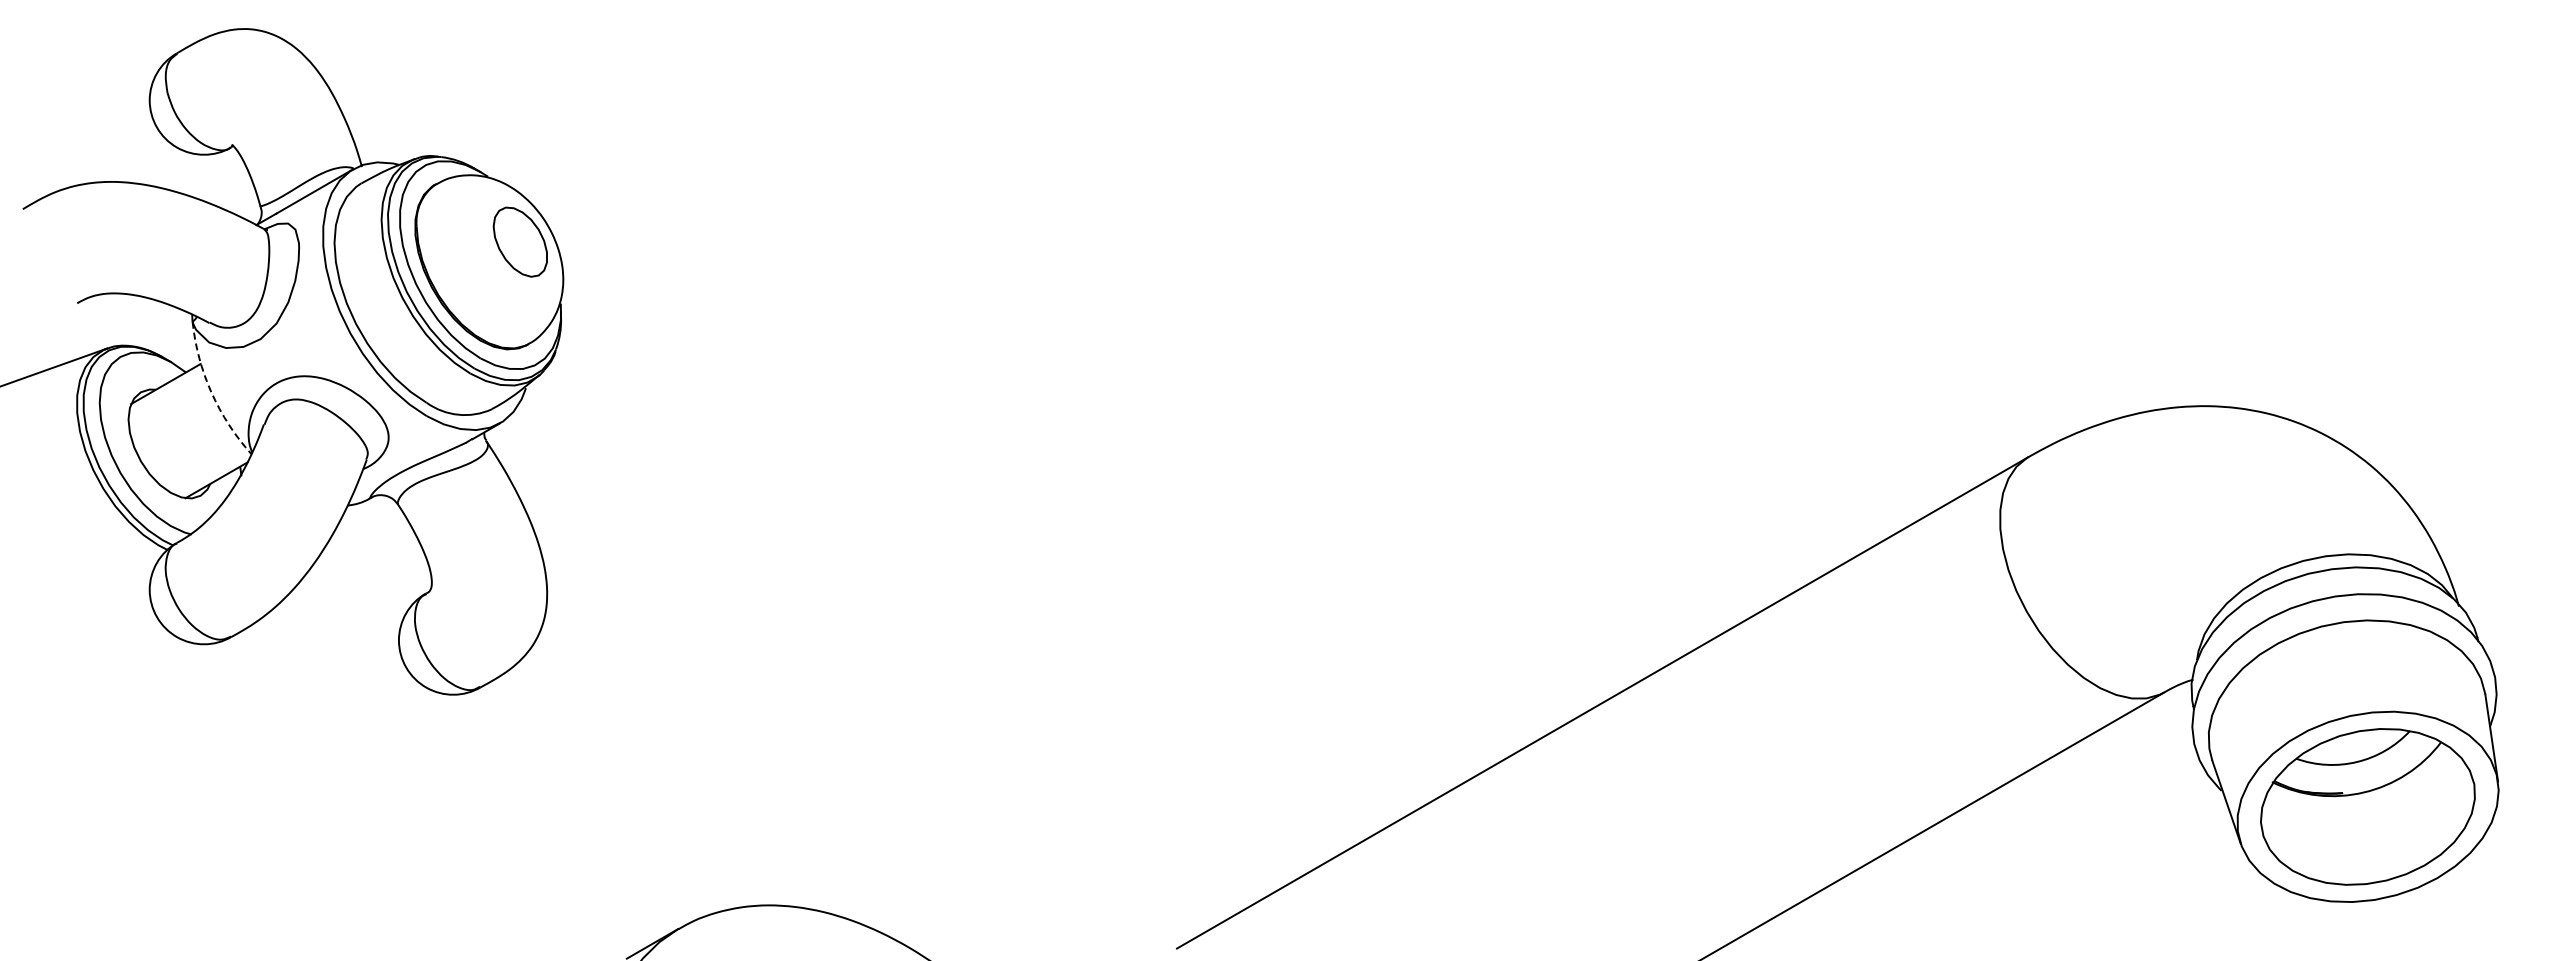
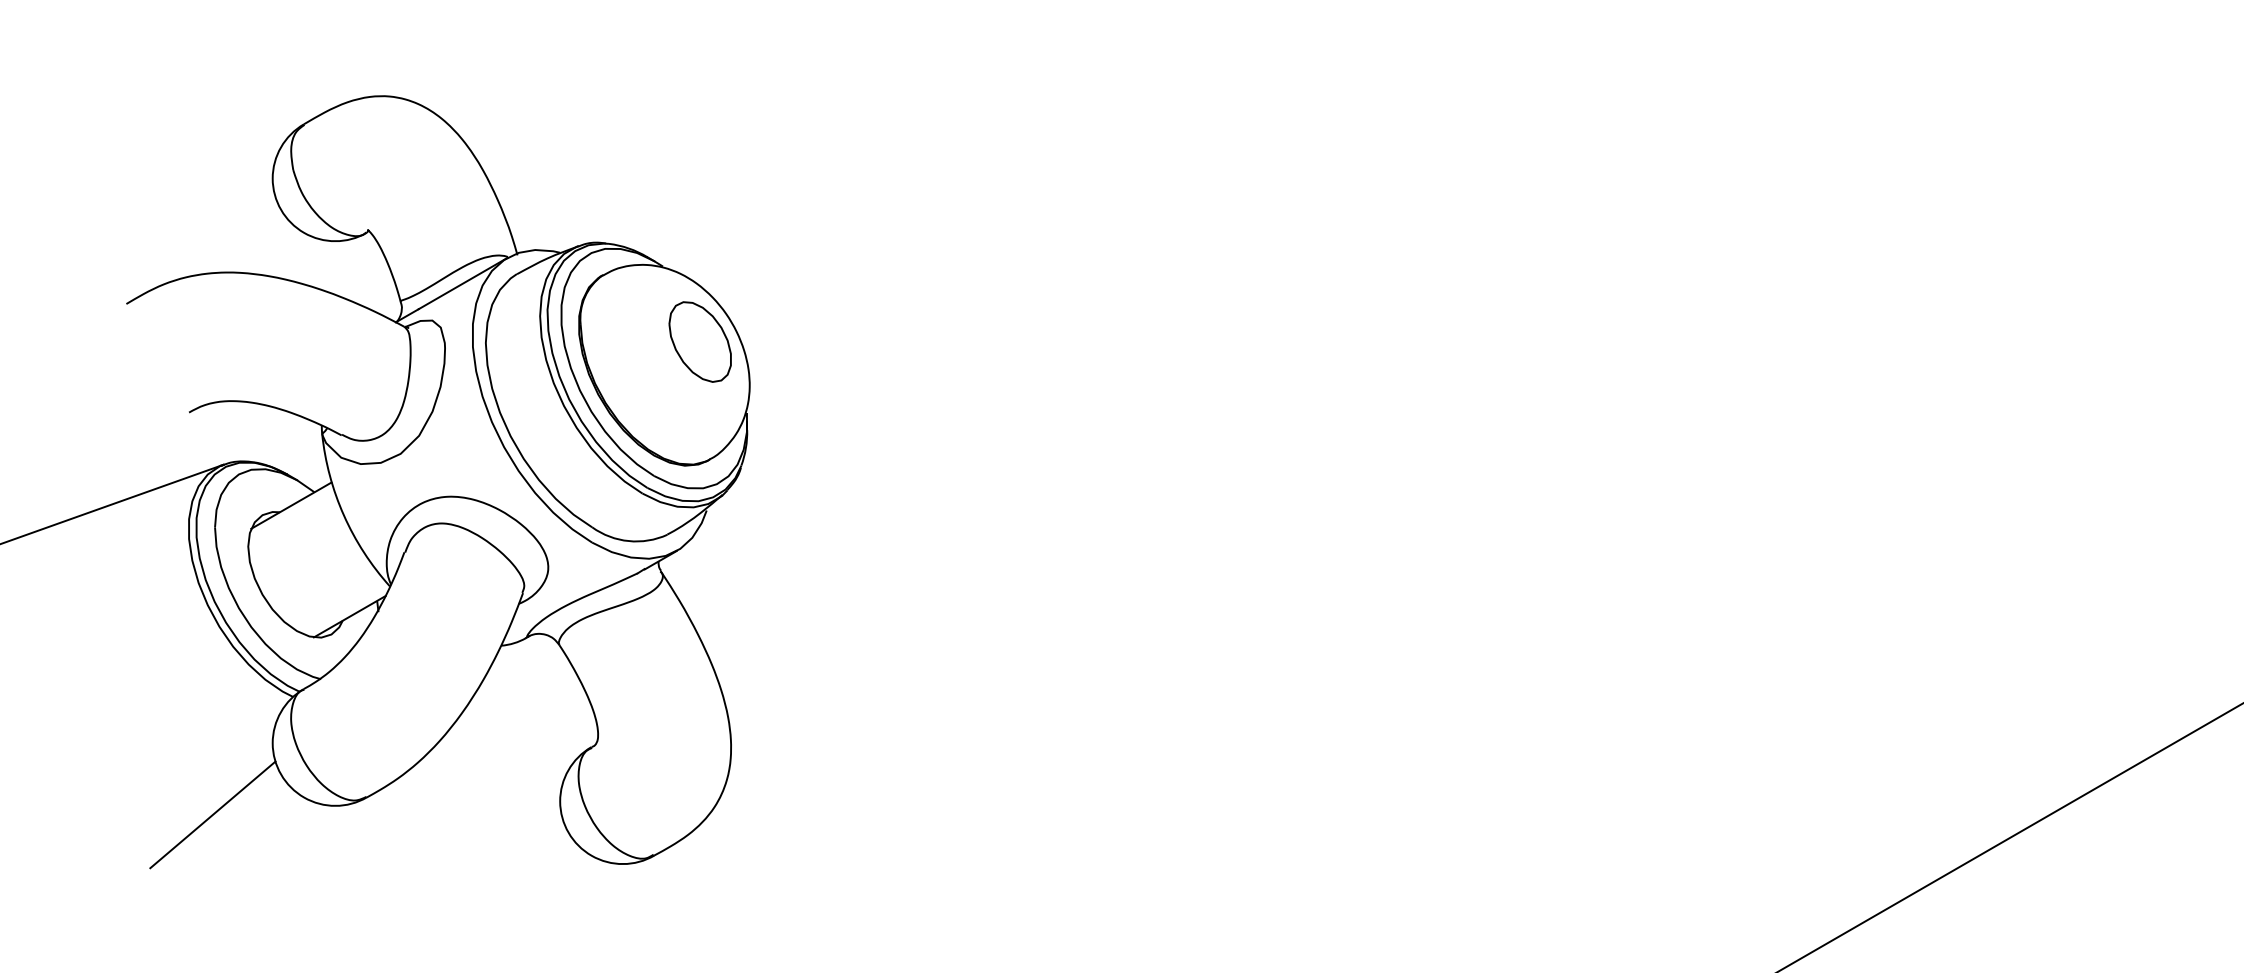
arc: (211, 392) -> (343, 515), dashed -> solid
line: (97, 651) -> (212, 814), added

